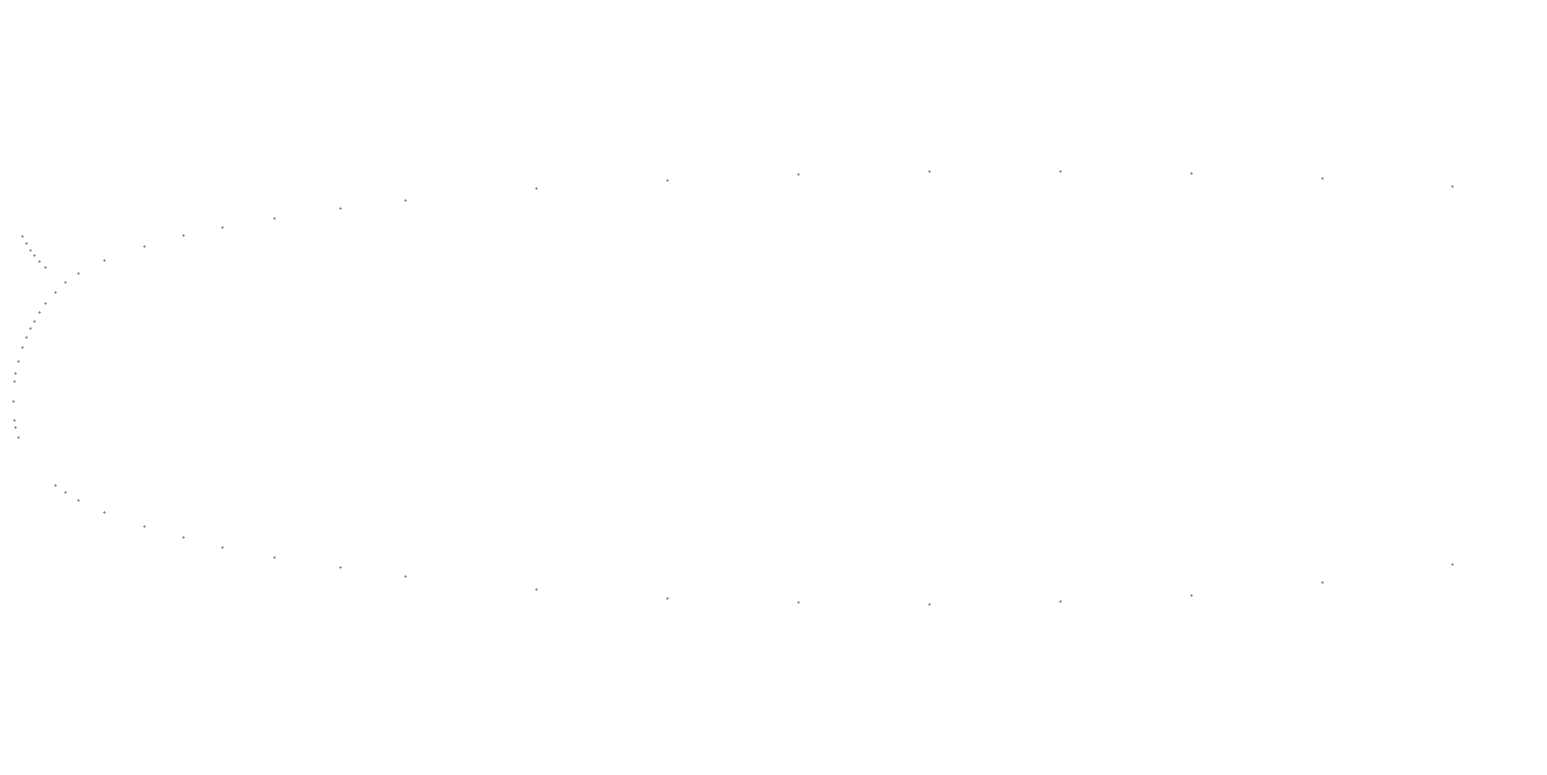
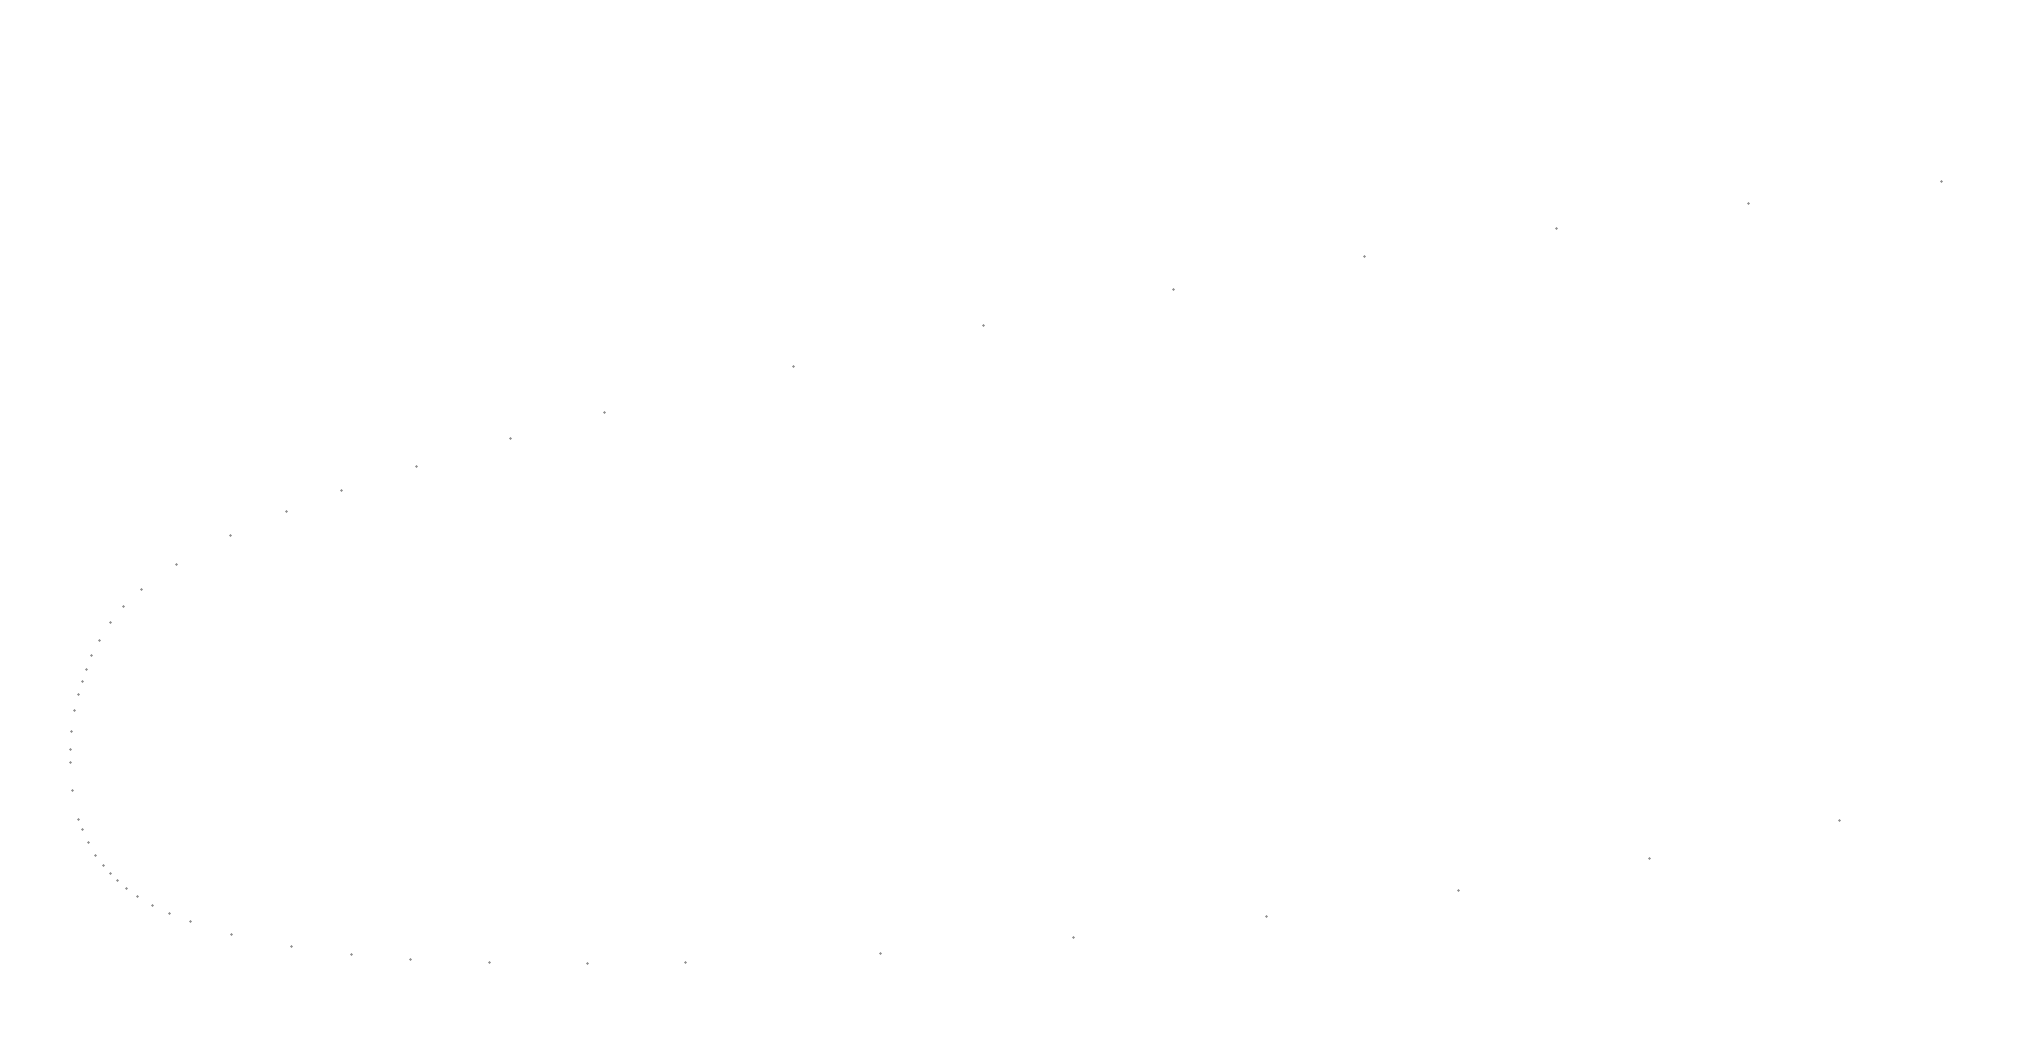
part: (33, 251) -> (115, 874), moved

